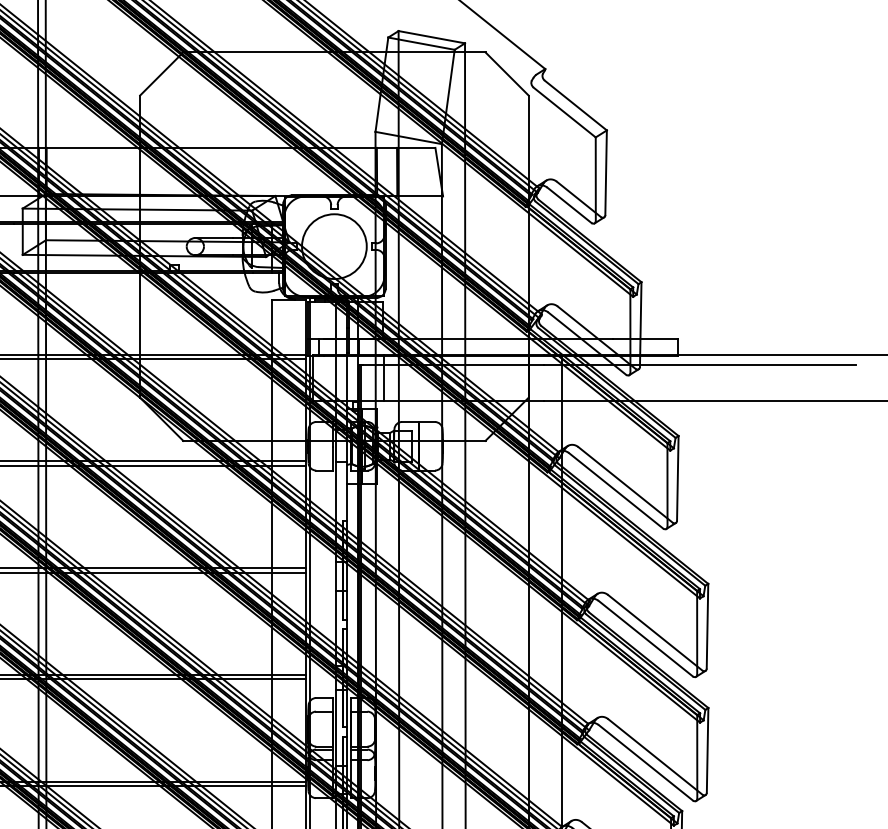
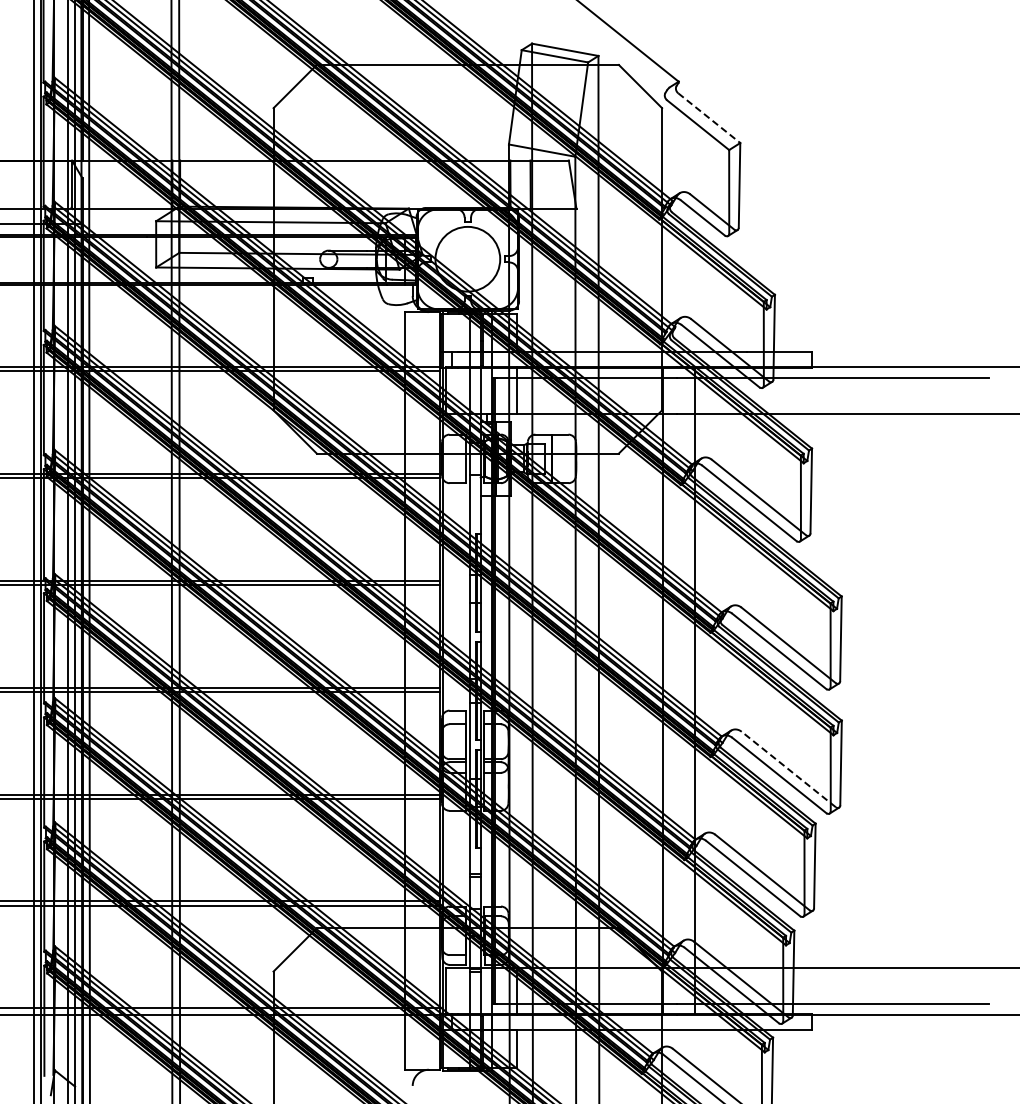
line: (576, 105) -> (709, 118), solid -> dashed
line: (655, 756) -> (788, 769), solid -> dashed

